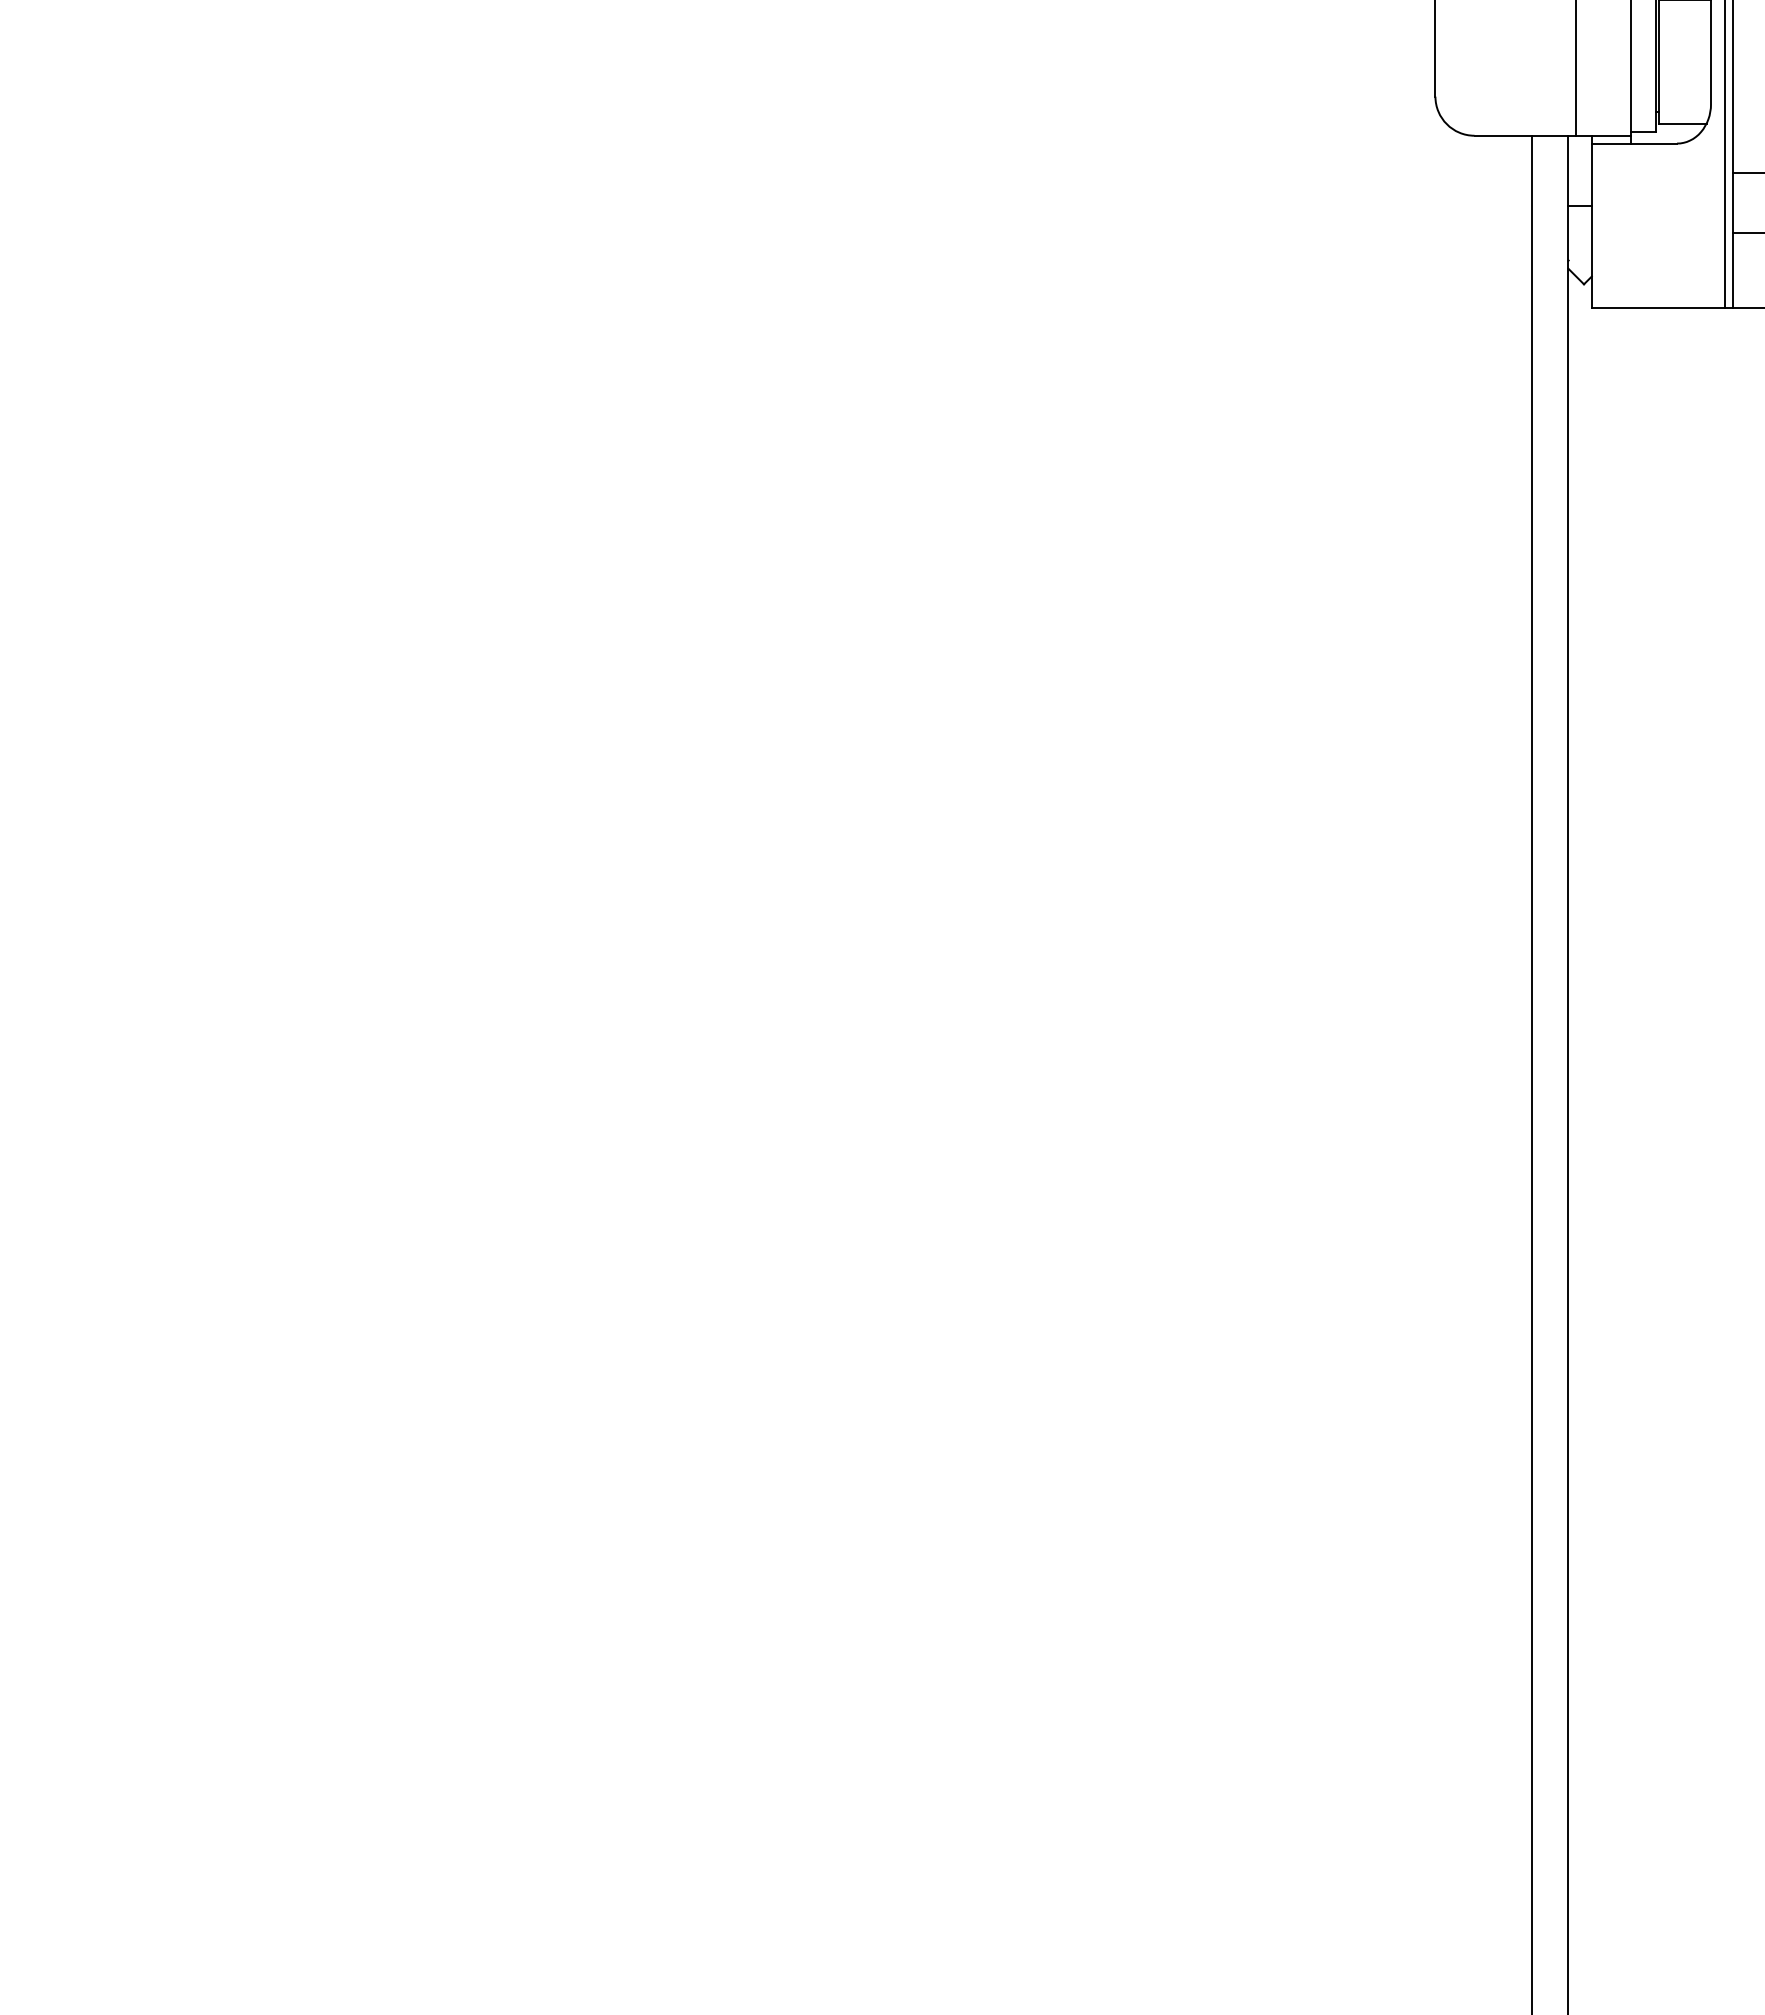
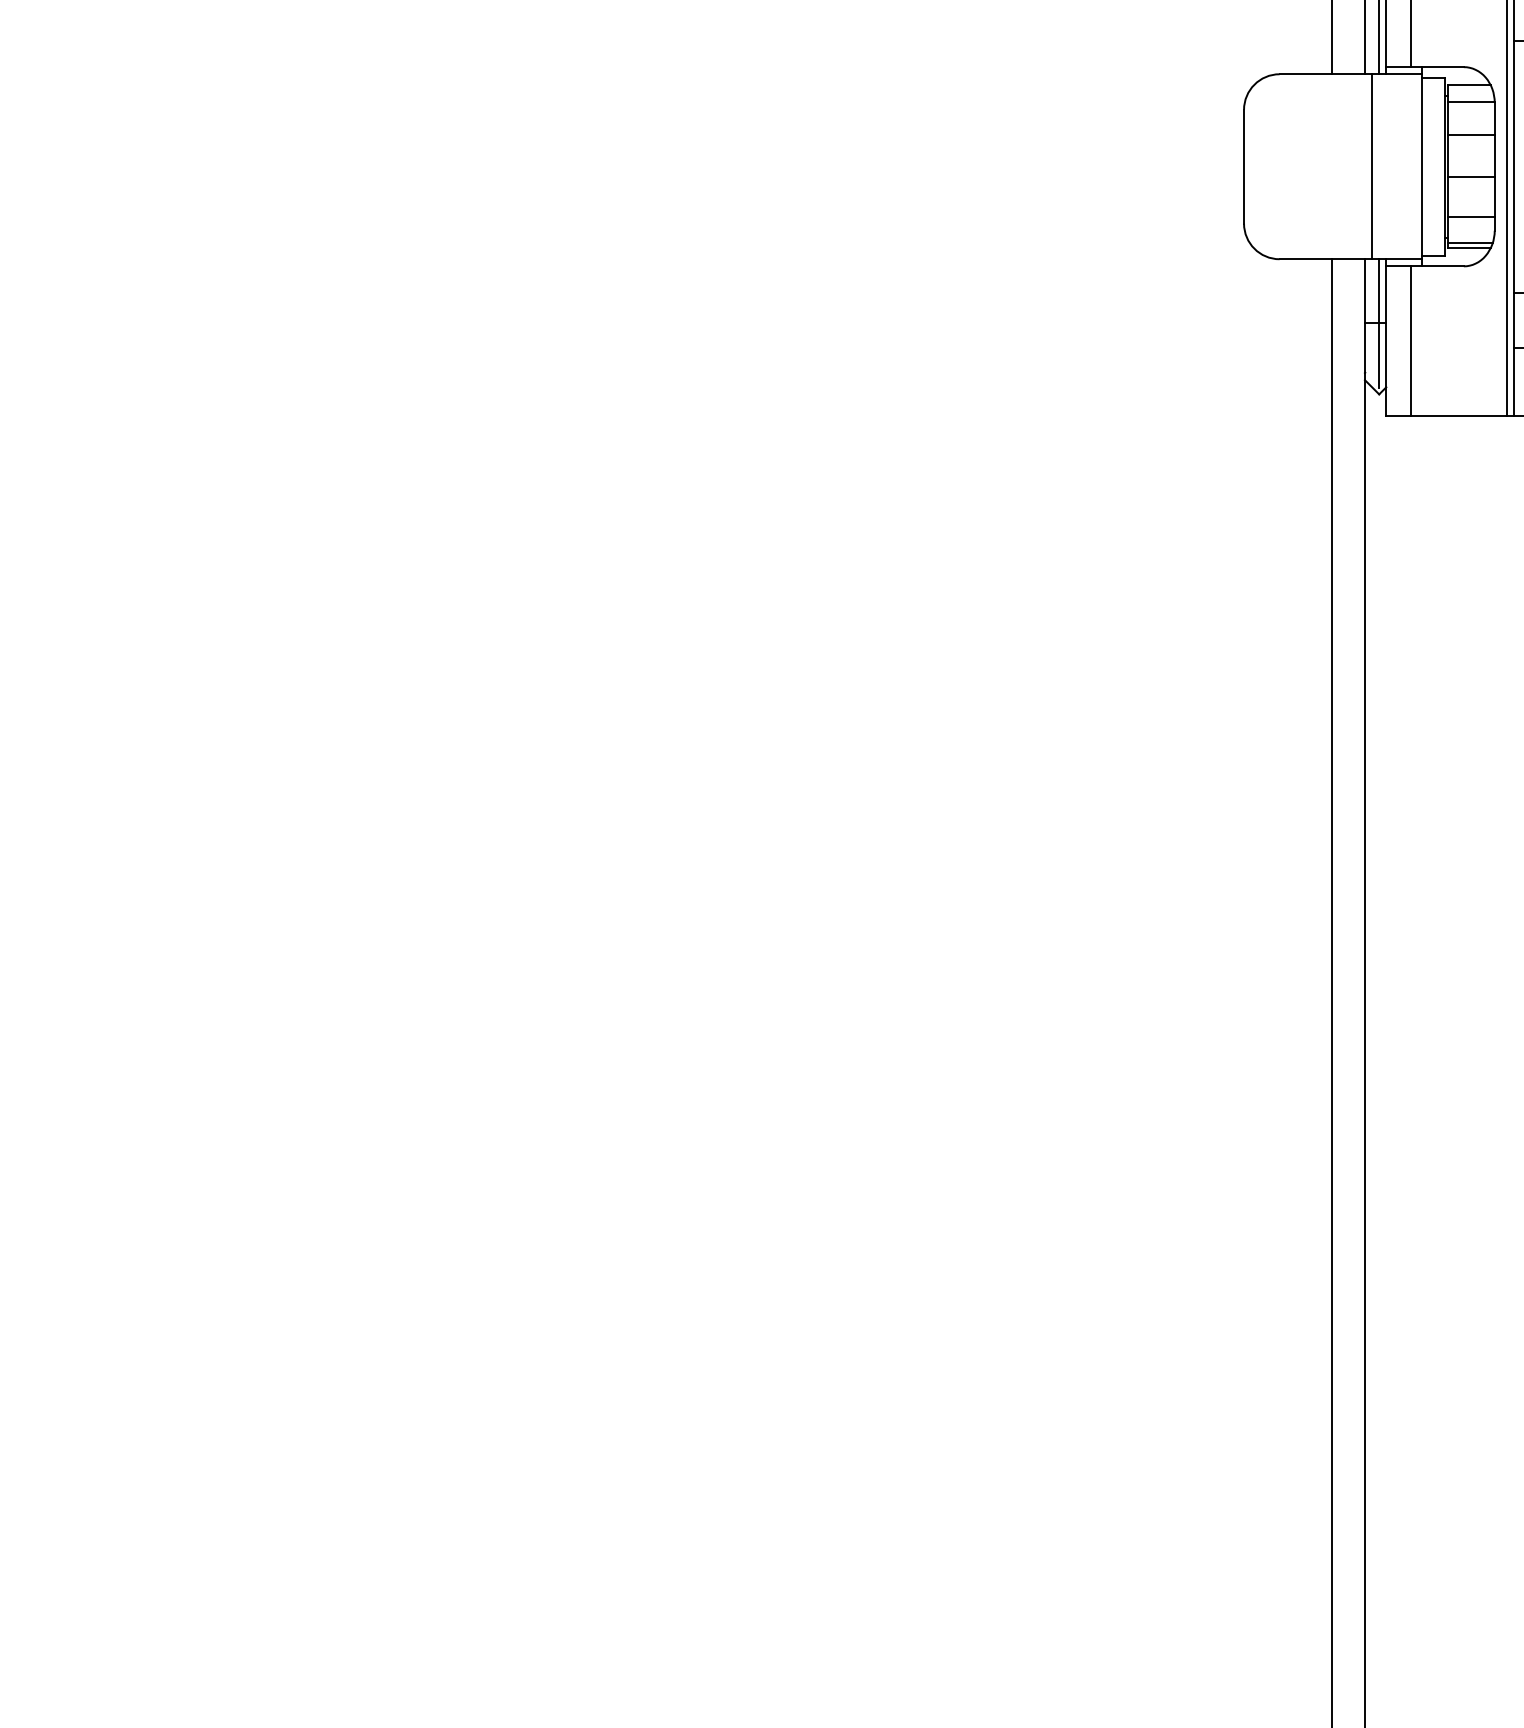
line: (1685, 45) -> (1471, 177), added
line: (1685, 89) -> (1471, 217), added
line: (1683, 117) -> (1469, 242), added
line: (1584, 206) -> (1379, 323), added
line: (1619, 225) -> (1411, 340), added

